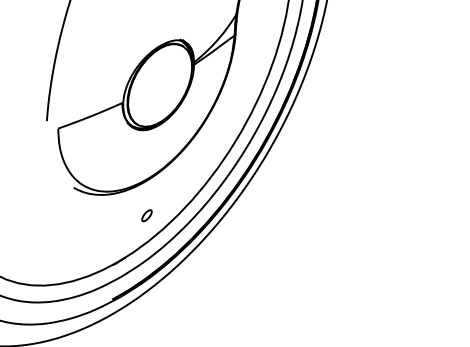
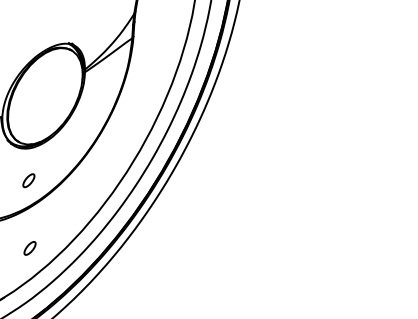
part: (145, 157) -> (28, 180), added

